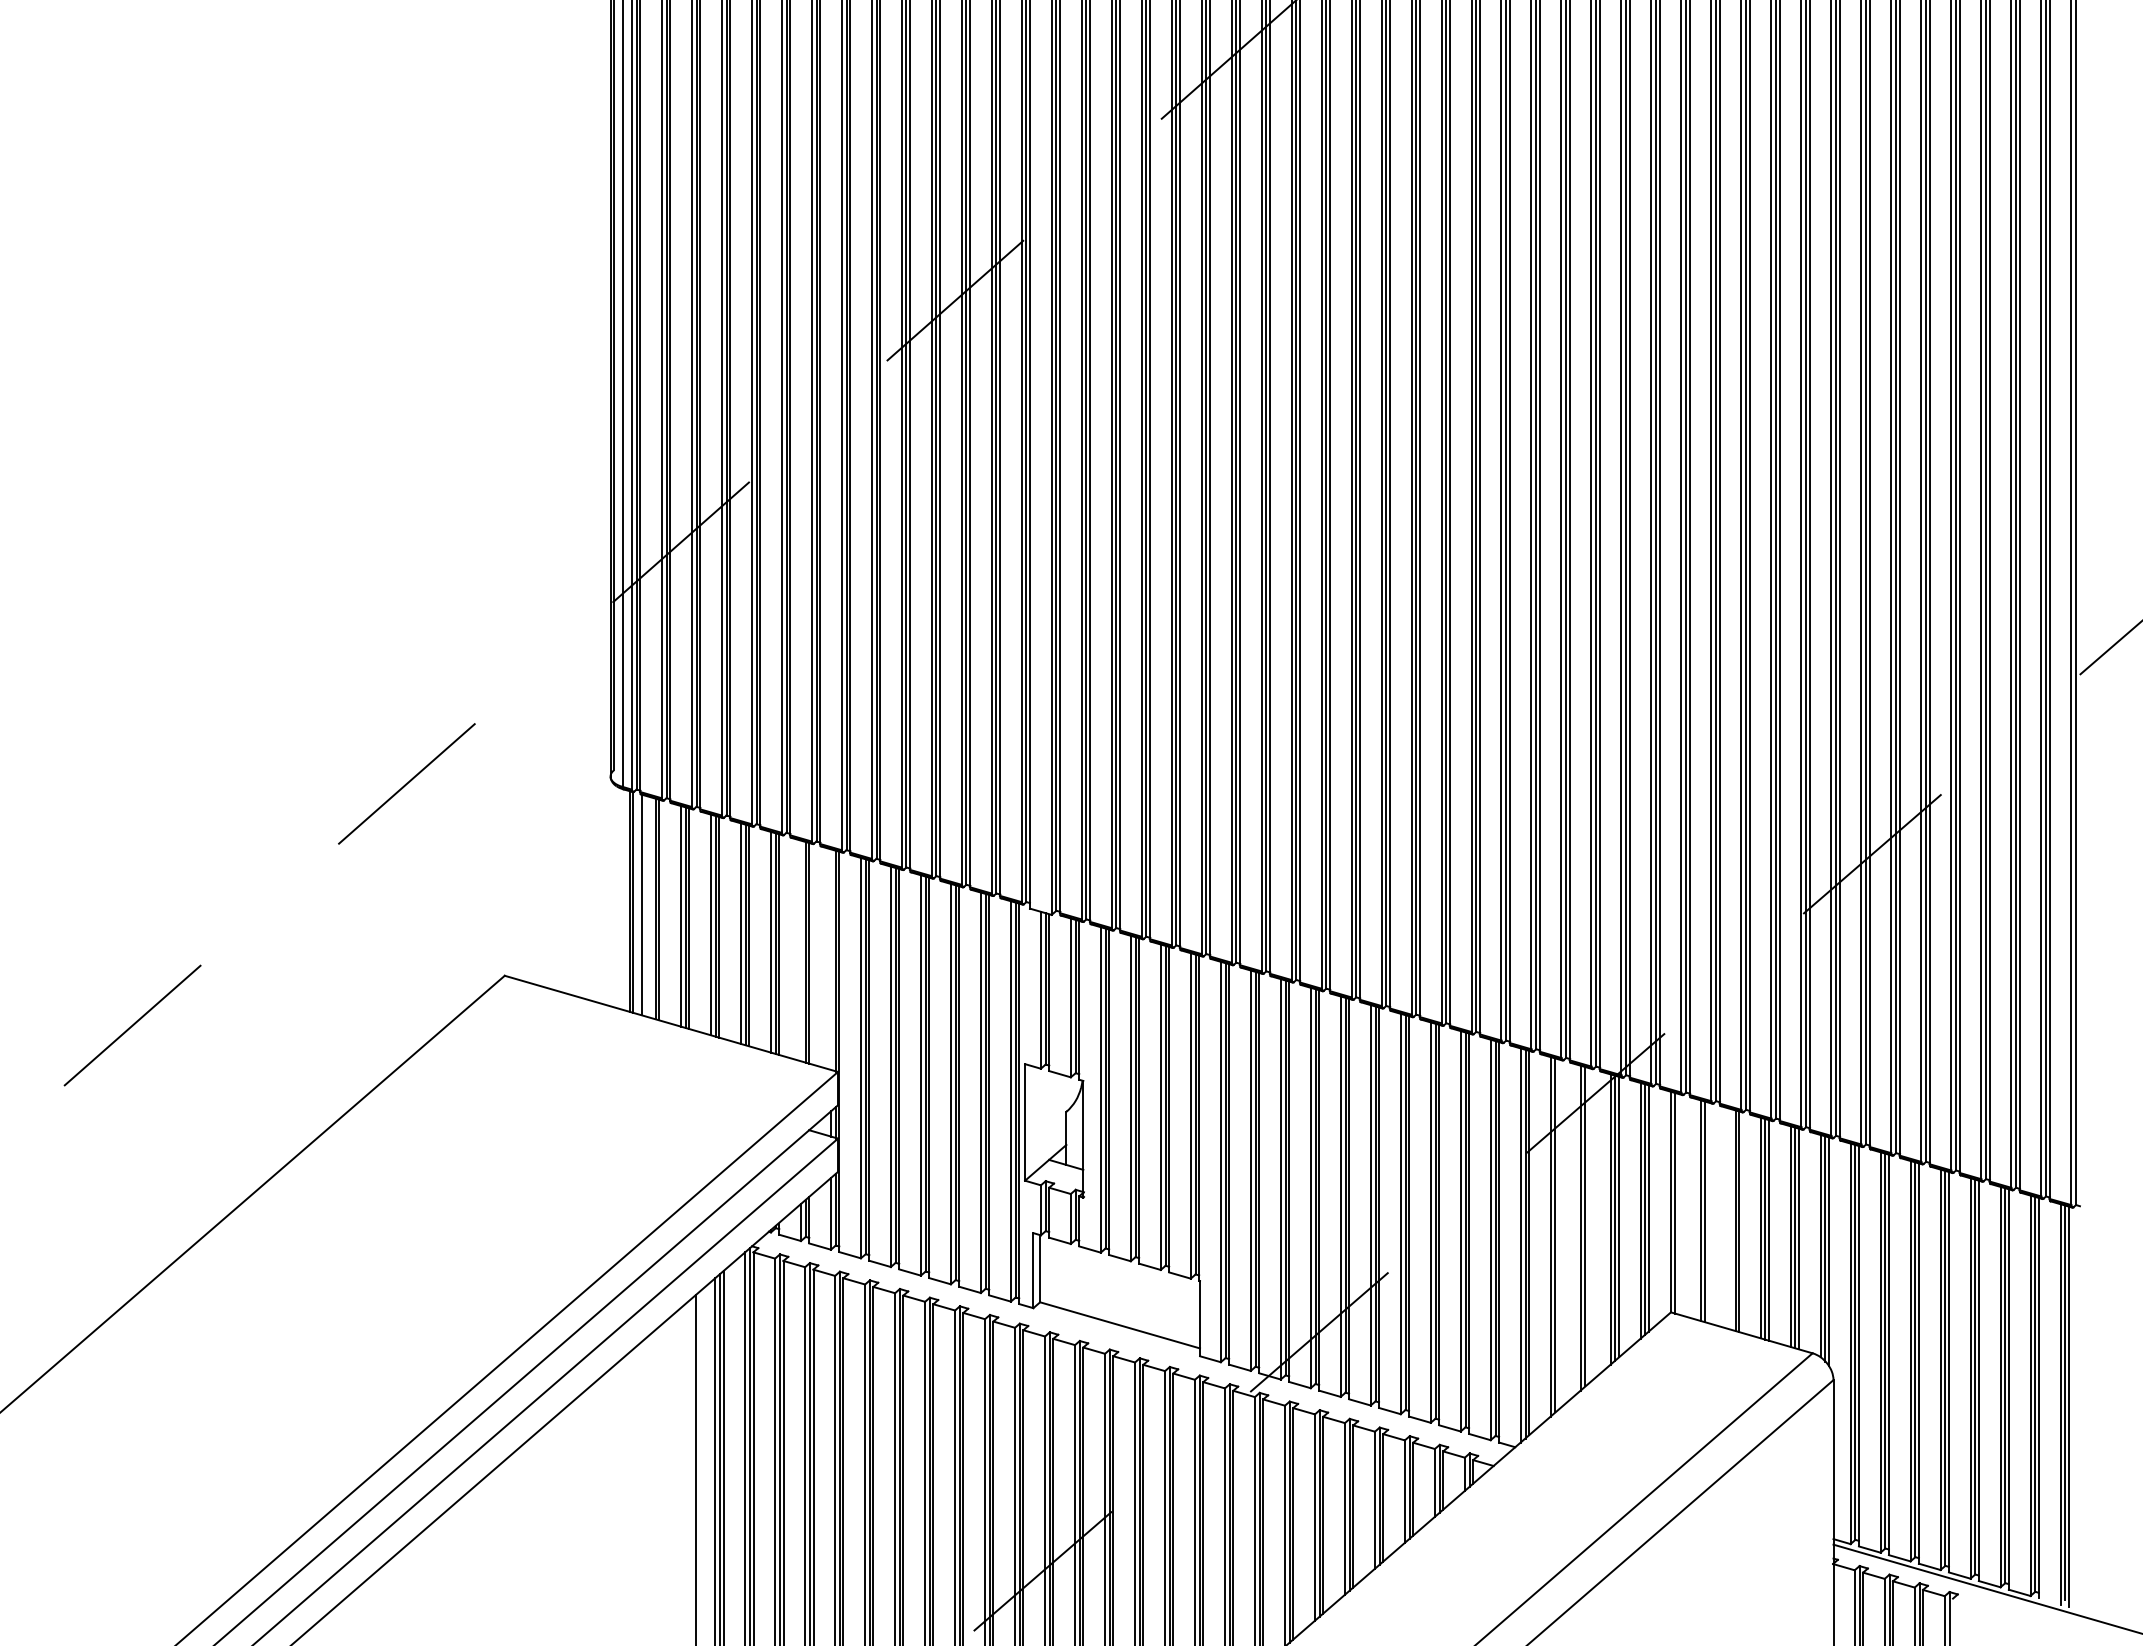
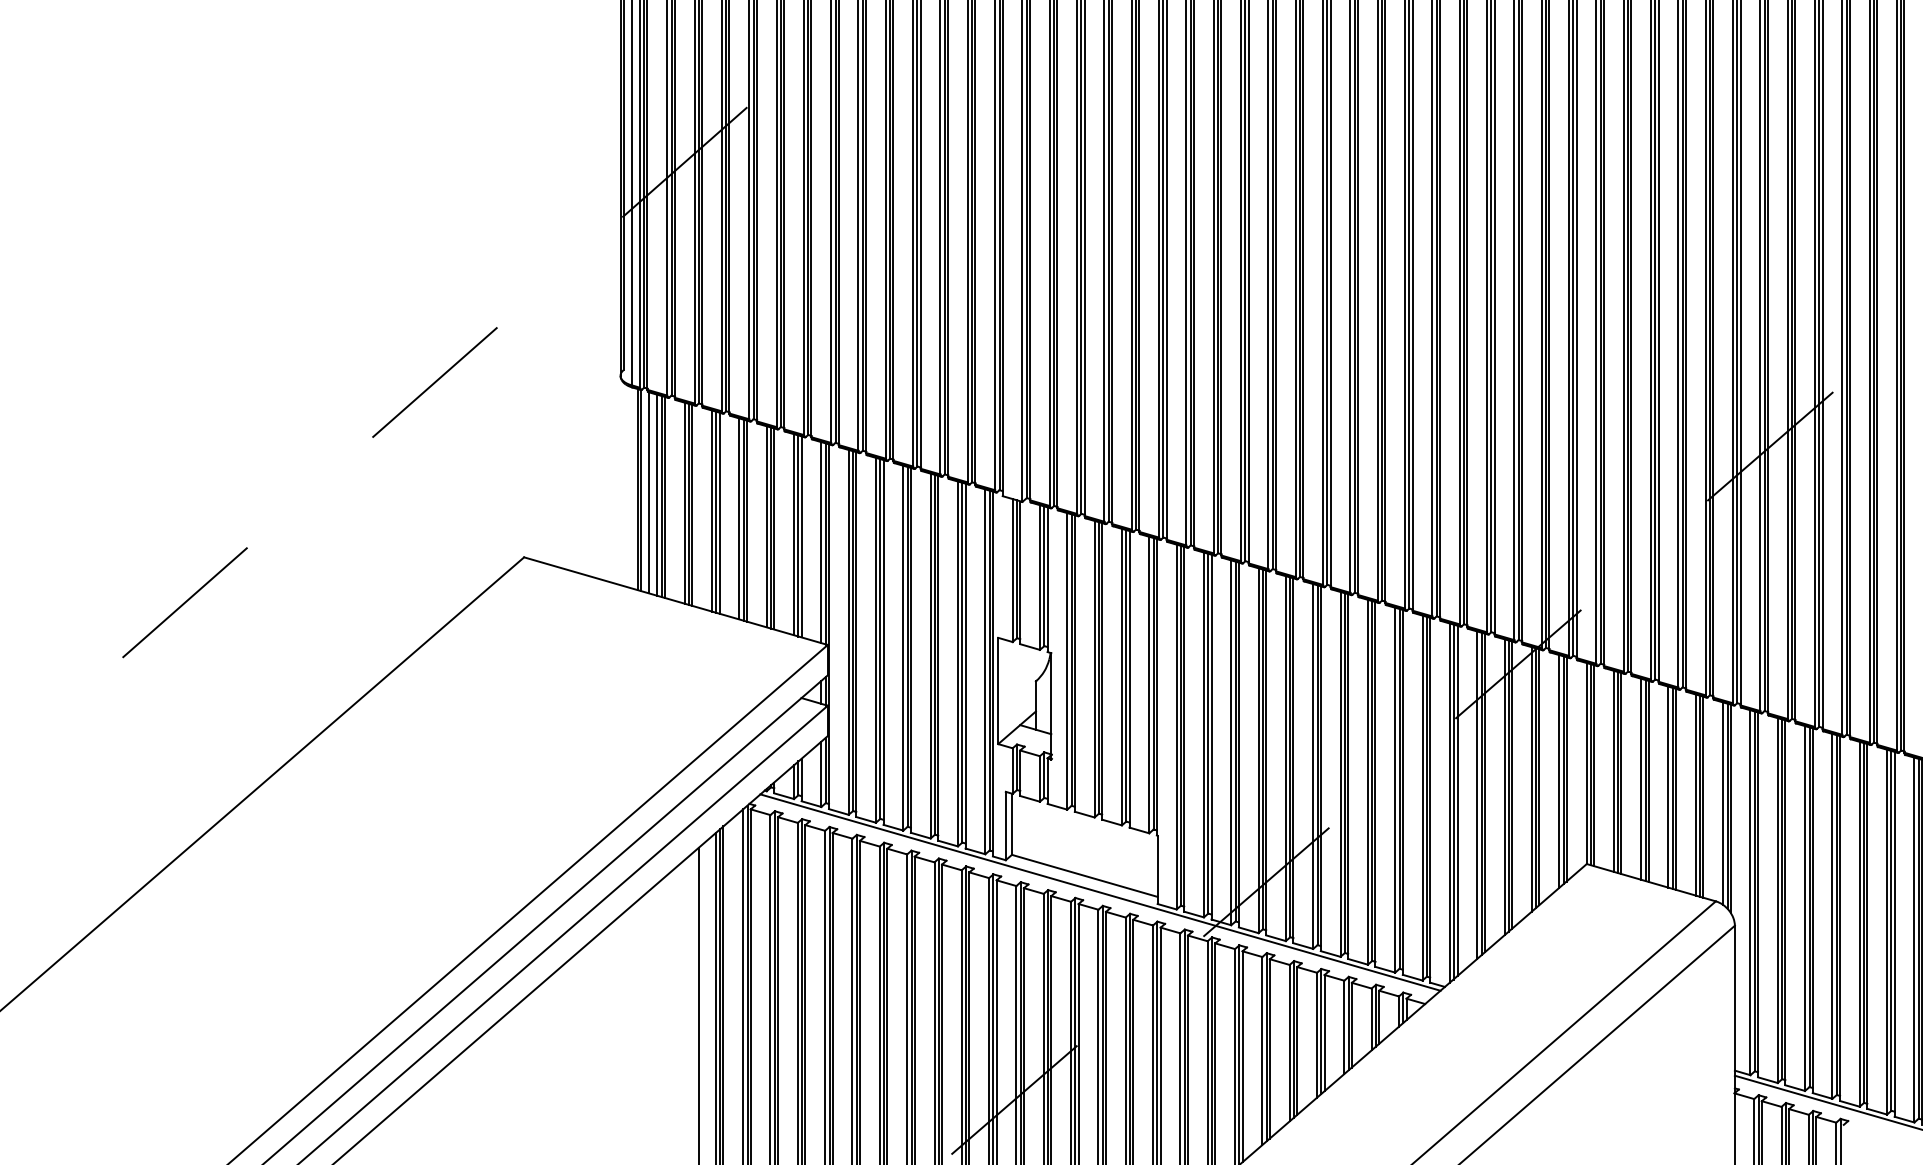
line: (650, 907) -> (656, 495), added
line: (800, 950) -> (793, 534), added
line: (831, 959) -> (821, 542), added
line: (1679, 1204) -> (1594, 765), added
line: (1709, 1213) -> (1621, 773), added
line: (1730, 1218) -> (1641, 778), added
line: (1588, 1225) -> (1511, 784), added
line: (1558, 1234) -> (1484, 793), added
line: (1137, 1343) -> (1100, 892), added

